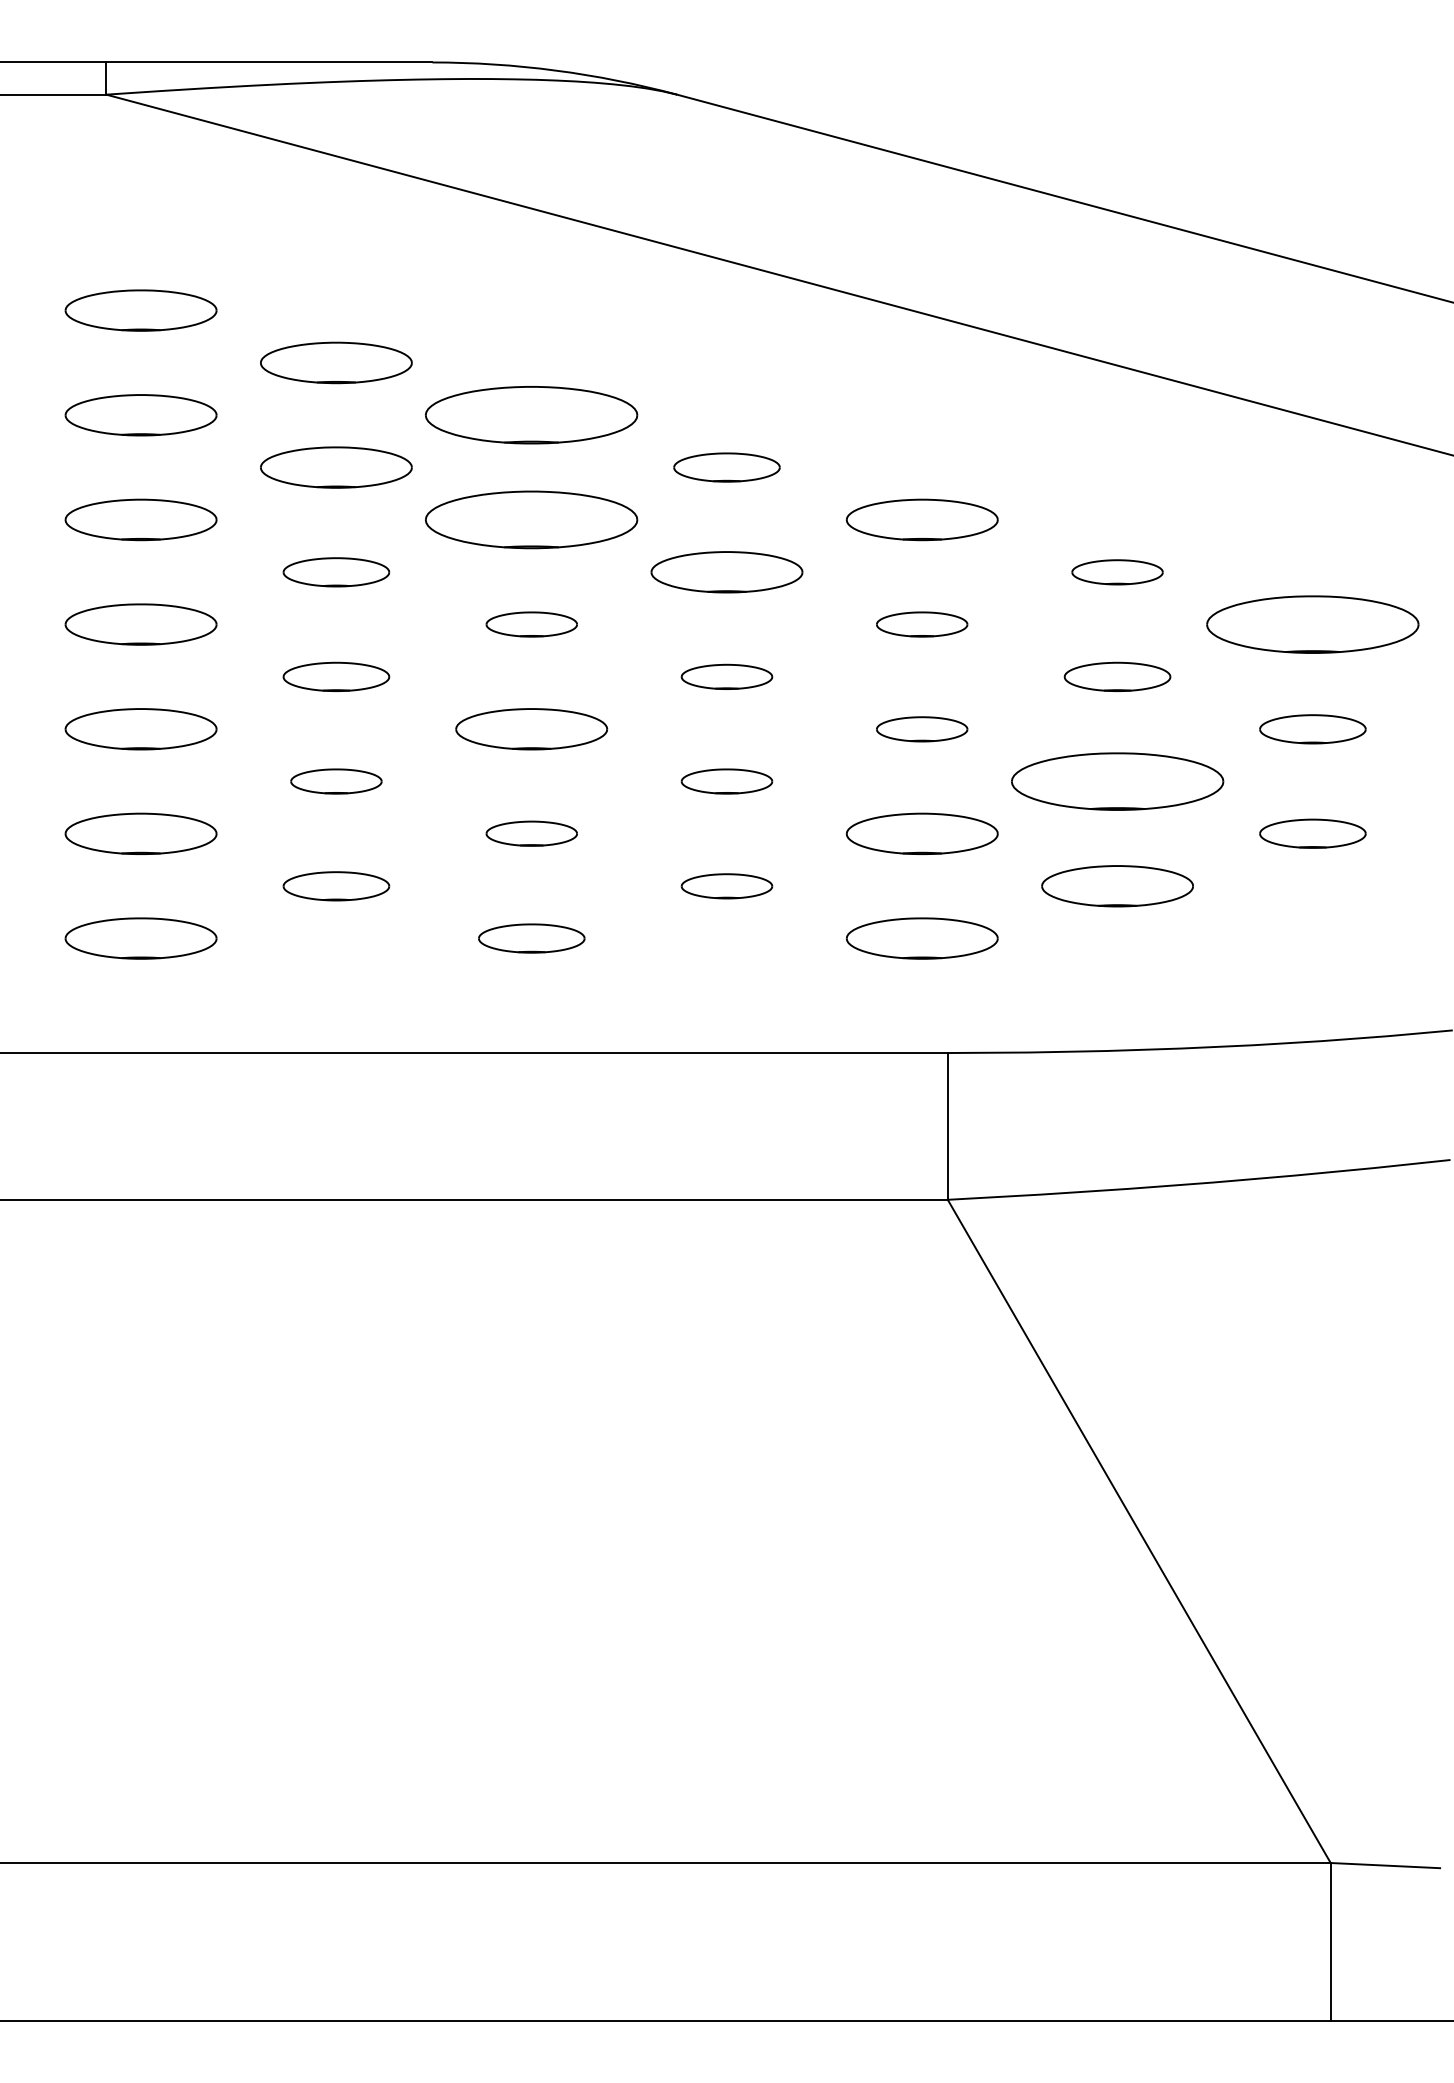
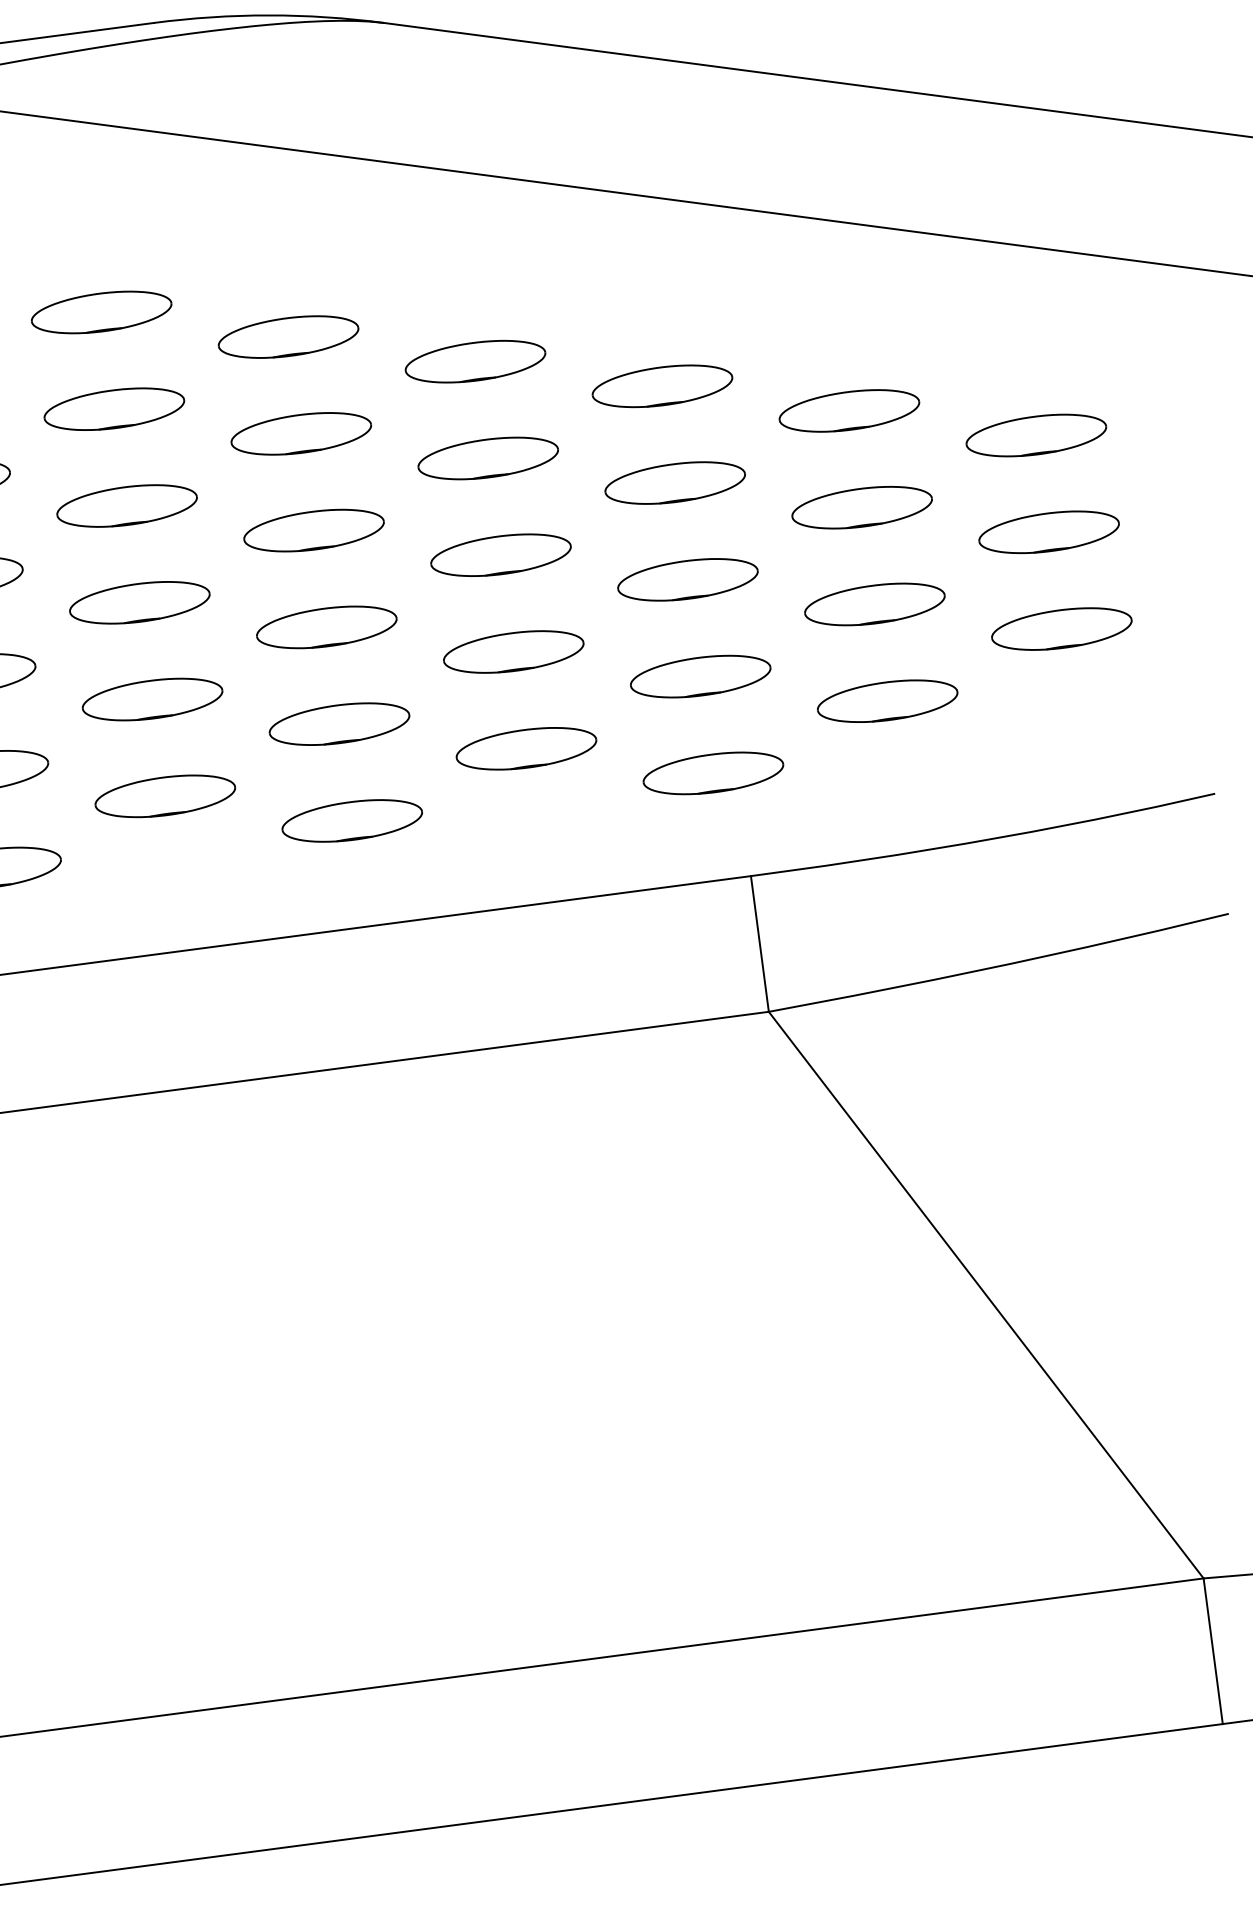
part: (531, 415) -> (288, 337), size x0.71
part: (726, 467) -> (475, 361), size x1.43
part: (531, 519) -> (301, 433), size x0.71
part: (336, 572) -> (127, 506), size x1.43
part: (1117, 572) -> (849, 411), size x1.67
part: (531, 624) -> (313, 530), size x1.67
part: (921, 624) -> (674, 483), size x1.67
part: (1312, 624) -> (1036, 435), size x0.71
part: (336, 676) -> (139, 602), size x1.43
part: (726, 676) -> (500, 554), size x1.67
part: (1117, 676) -> (862, 507), size x1.43
part: (921, 729) -> (687, 580), size x1.67
part: (1312, 729) -> (1048, 532), size x1.43
part: (336, 781) -> (152, 699), size x1.67
part: (726, 781) -> (513, 651), size x1.67
part: (1117, 781) -> (874, 604), size x0.71
part: (531, 833) -> (339, 723), size x1.67
part: (1312, 833) -> (1061, 628), size x1.43
part: (336, 886) -> (165, 796), size x1.43
part: (726, 886) -> (526, 749), size x1.67
part: (531, 938) -> (352, 820), size x1.43

